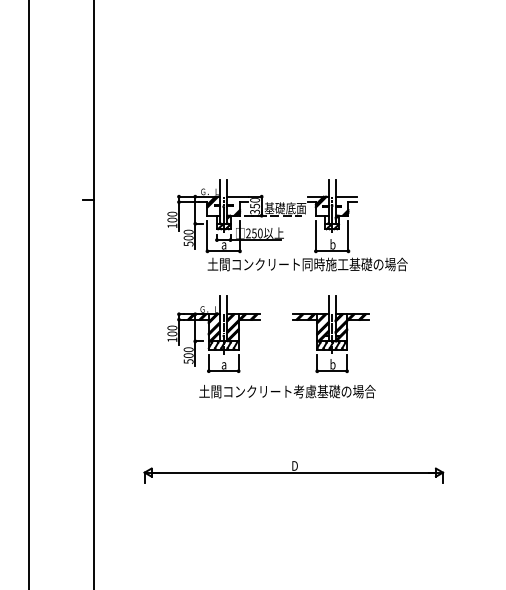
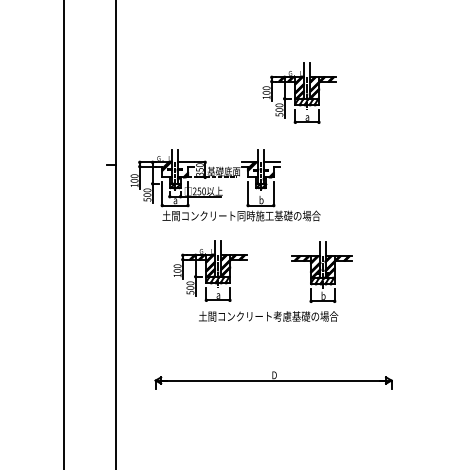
part: (326, 108) -> (299, 92), added
part: (287, 225) -> (225, 185), moved
part: (330, 333) -> (321, 271), moved

